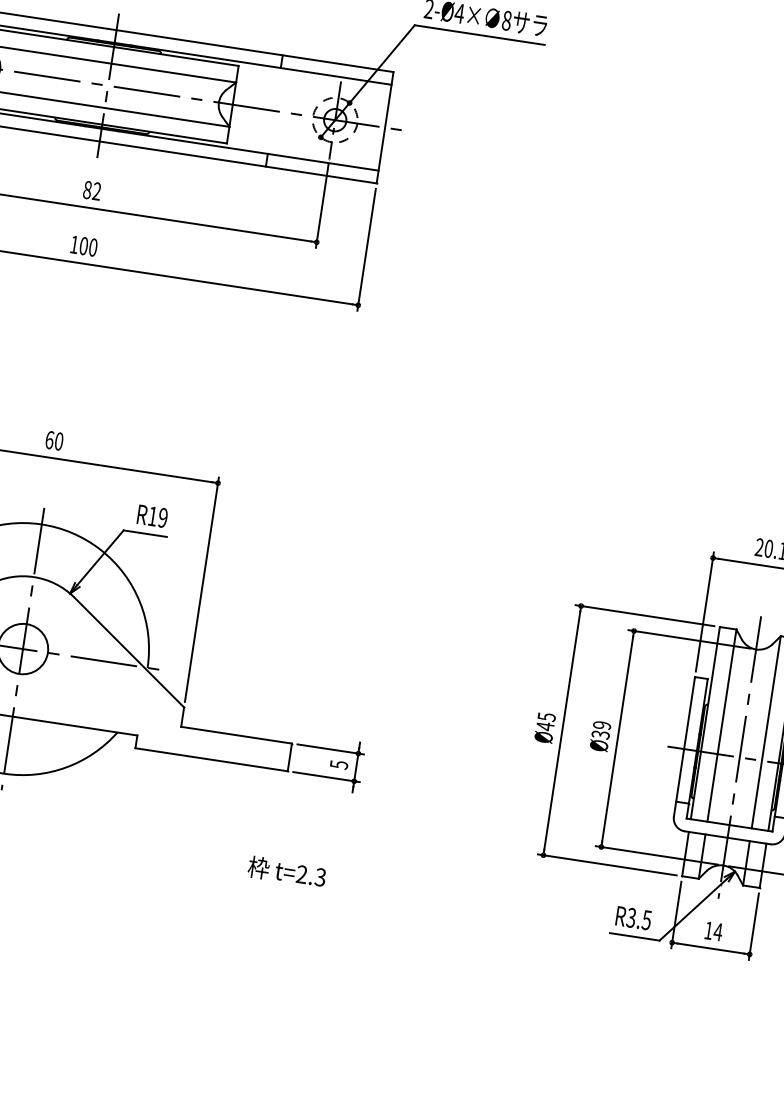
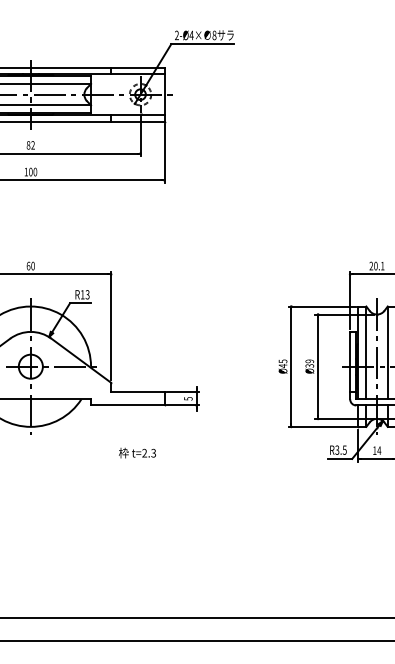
text: (162, 517) -> (87, 294), R19 -> R13
text: (287, 870) -> (137, 452), moved

